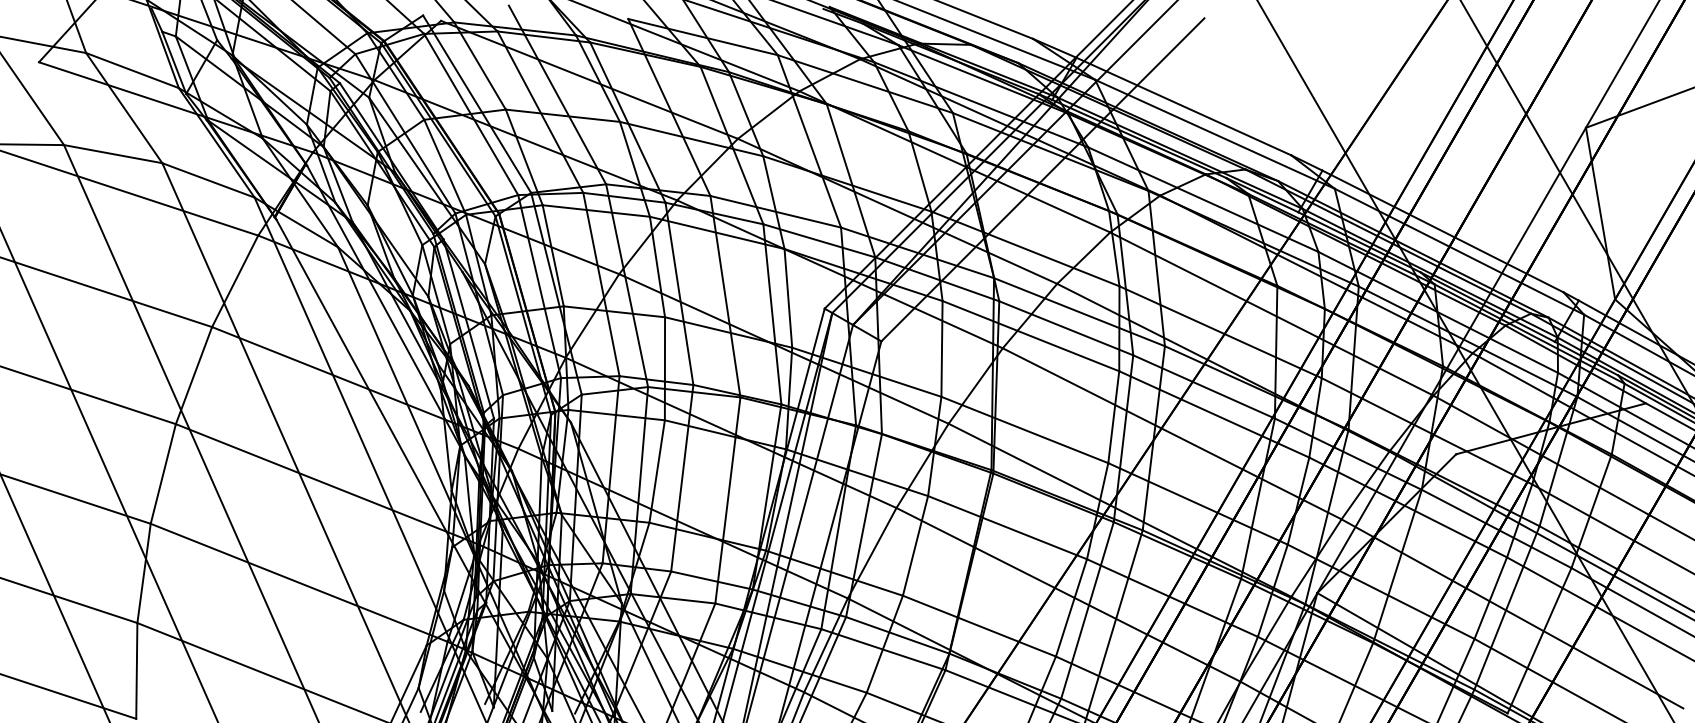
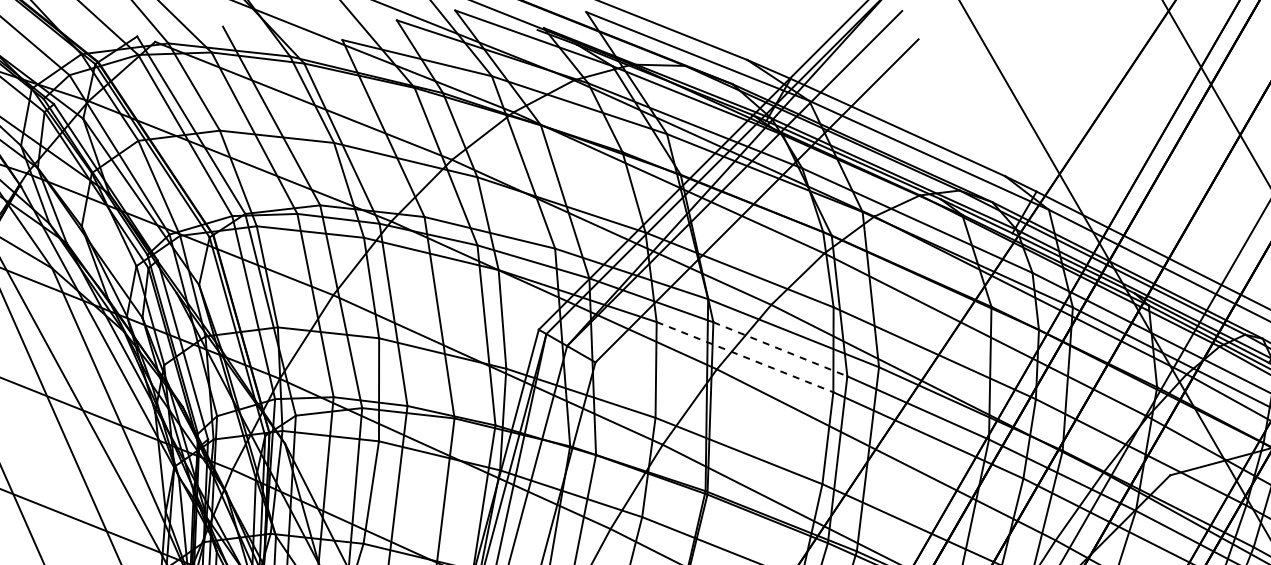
line: (1066, 328) -> (780, 349), solid -> dashed
line: (1031, 336) -> (745, 357), solid -> dashed

